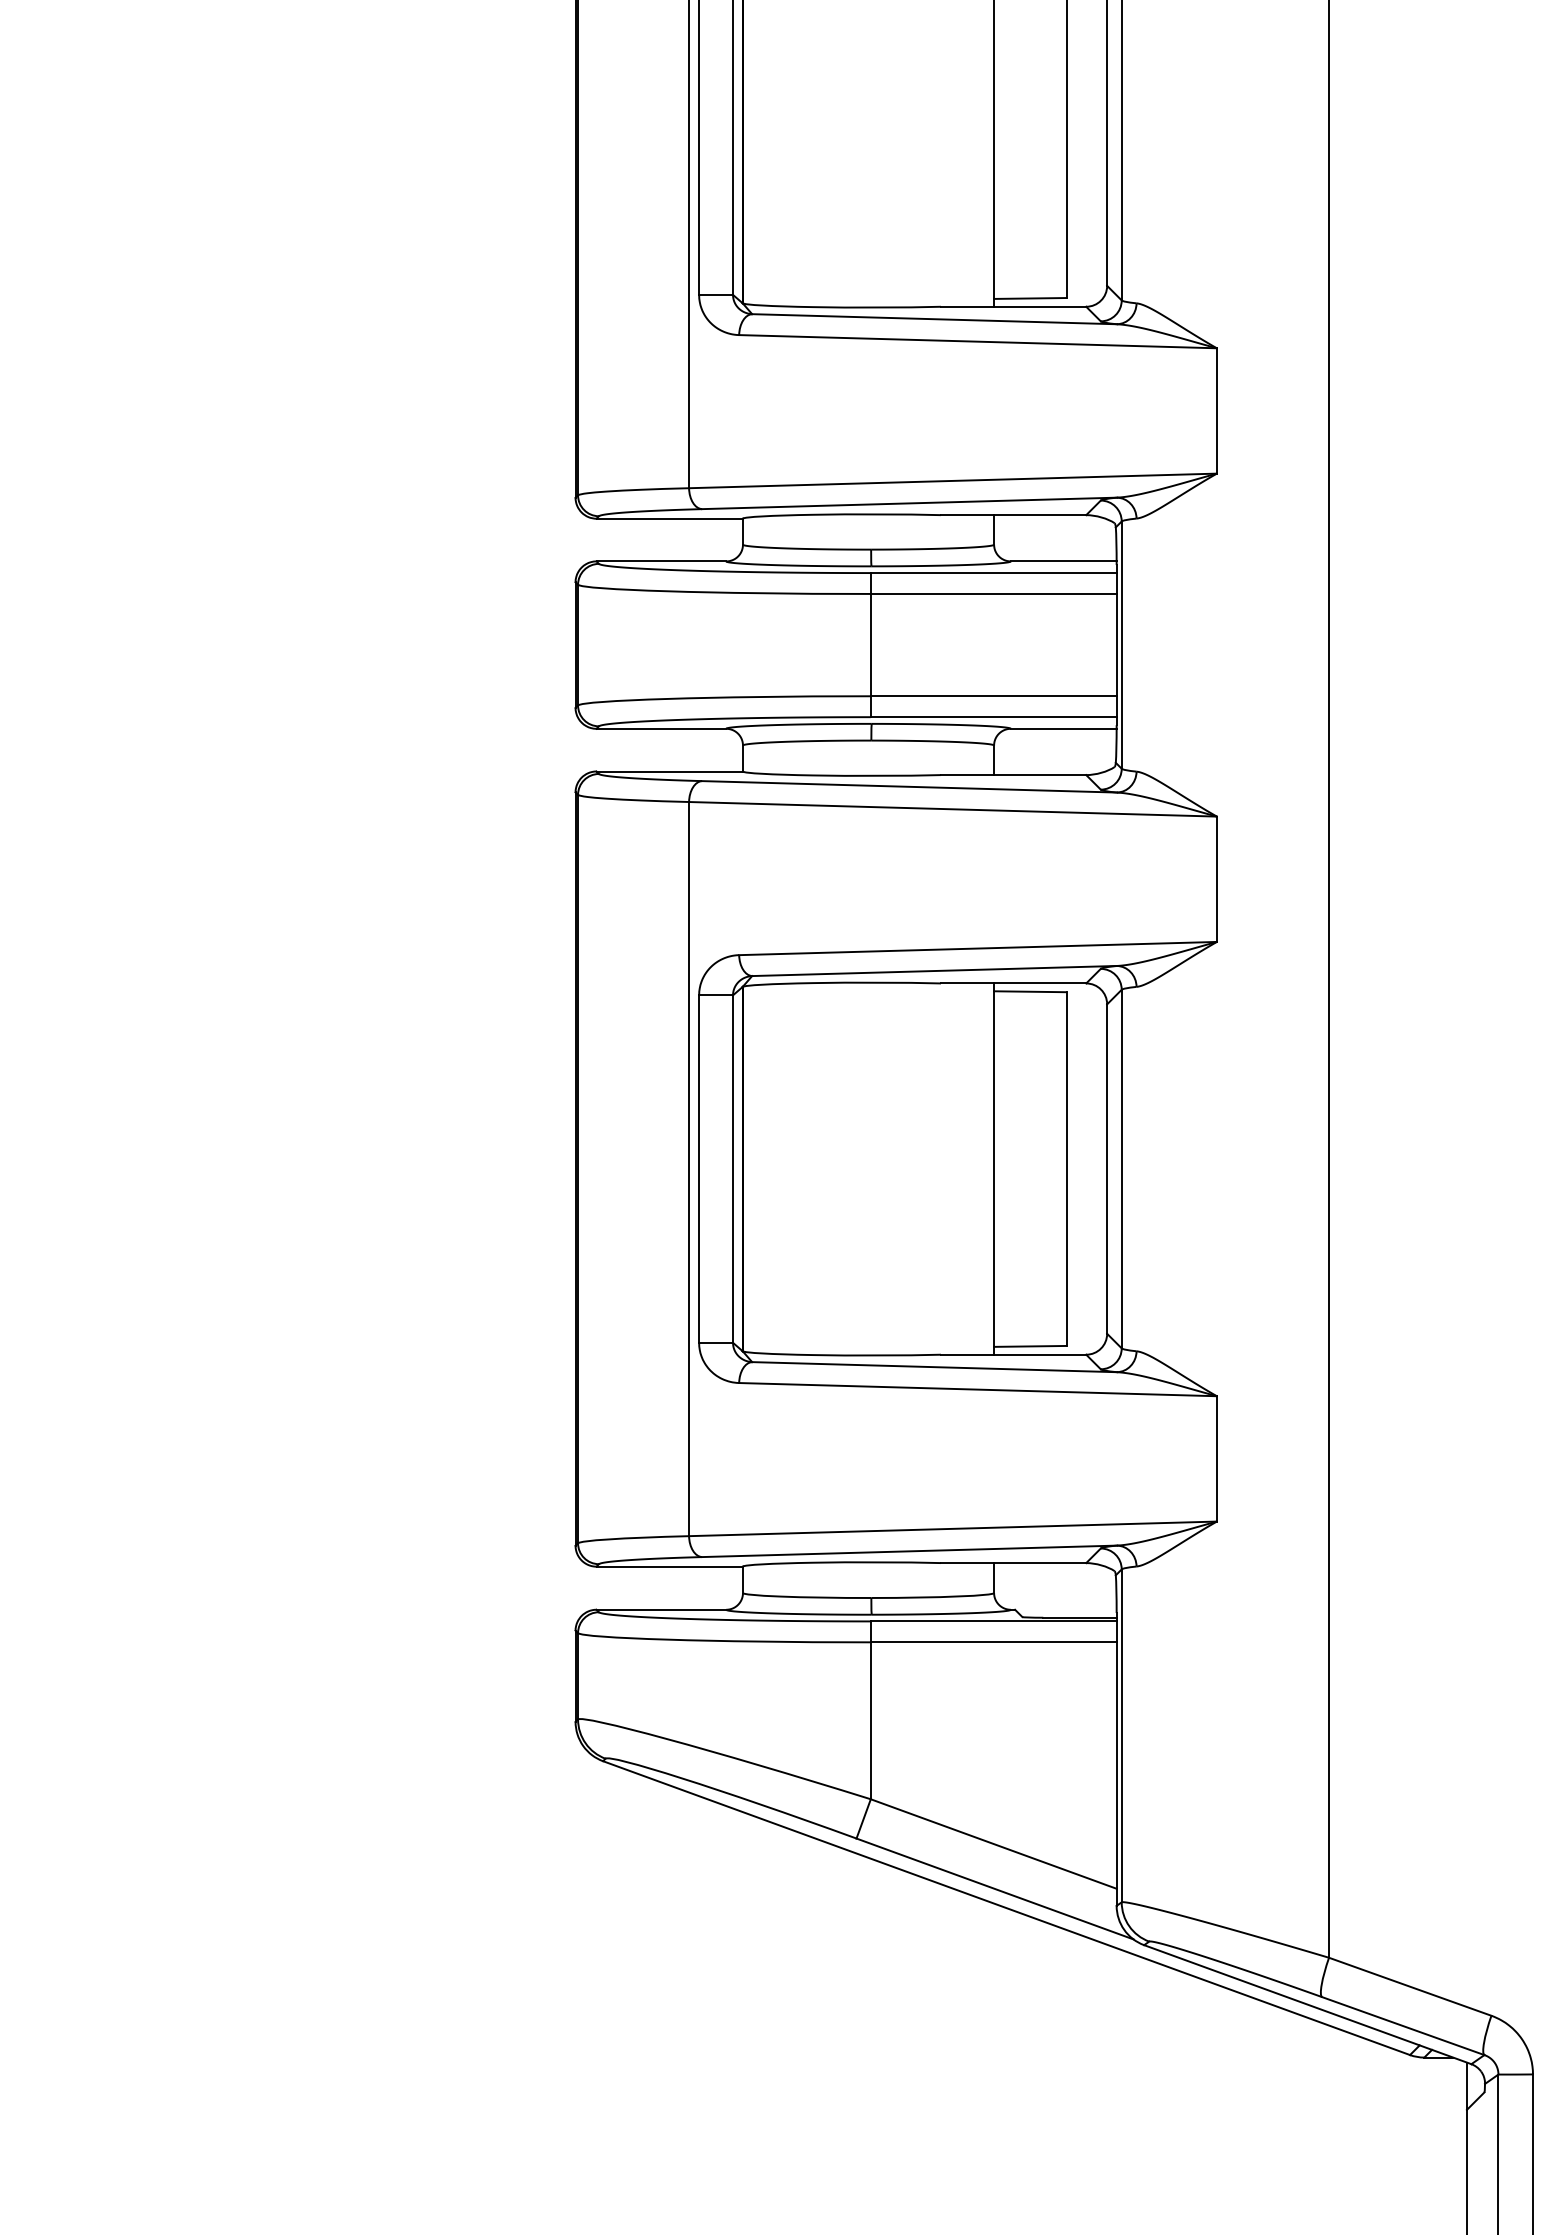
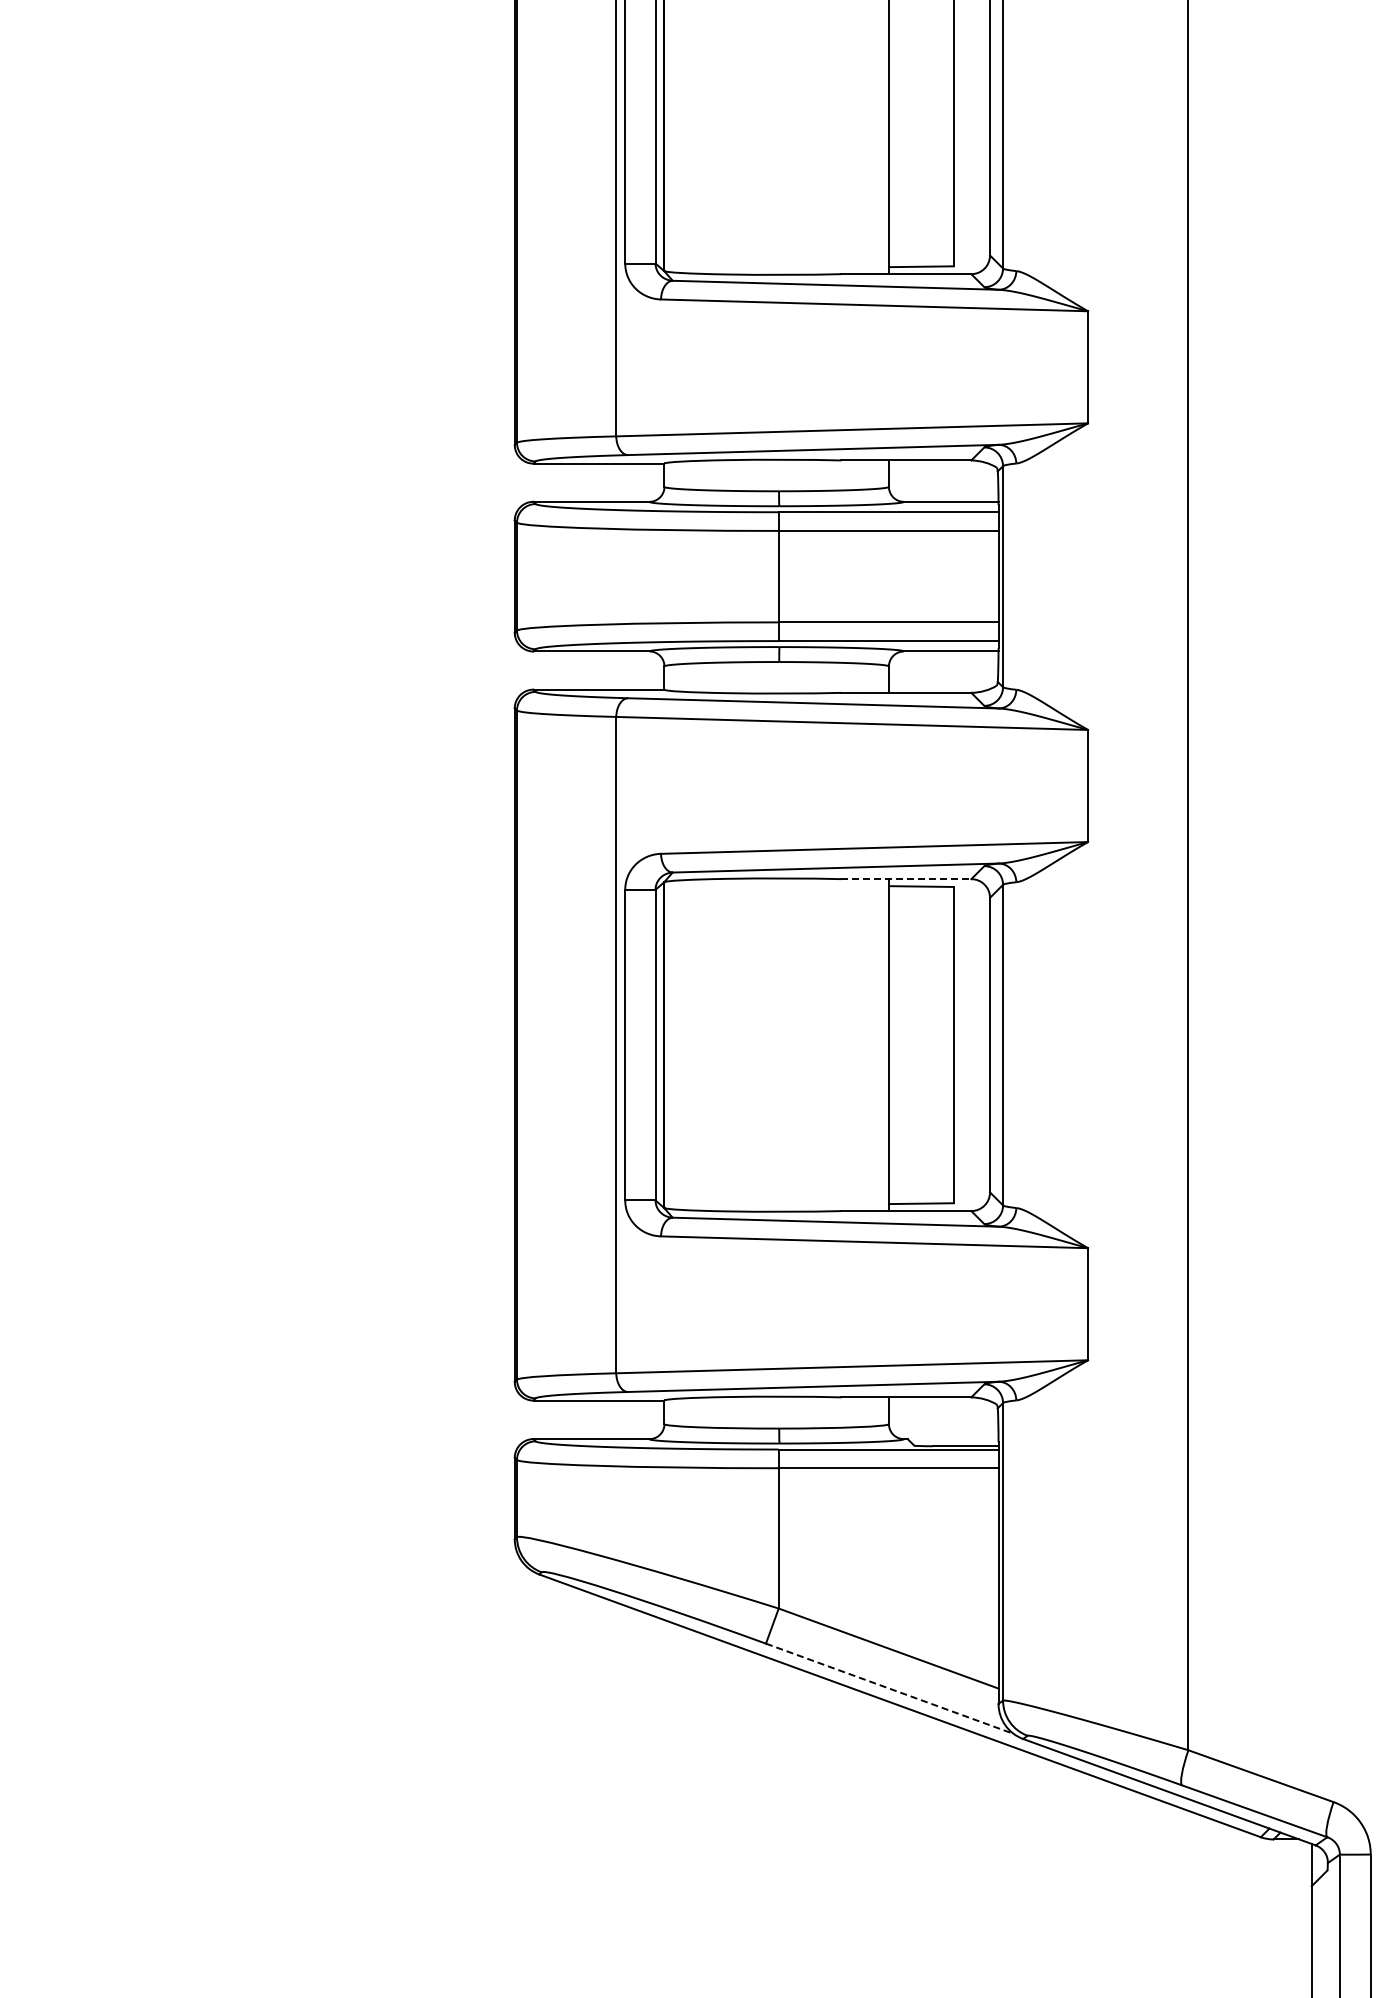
line: (1013, 983) -> (906, 879), solid -> dashed
line: (994, 1888) -> (889, 1688), solid -> dashed

